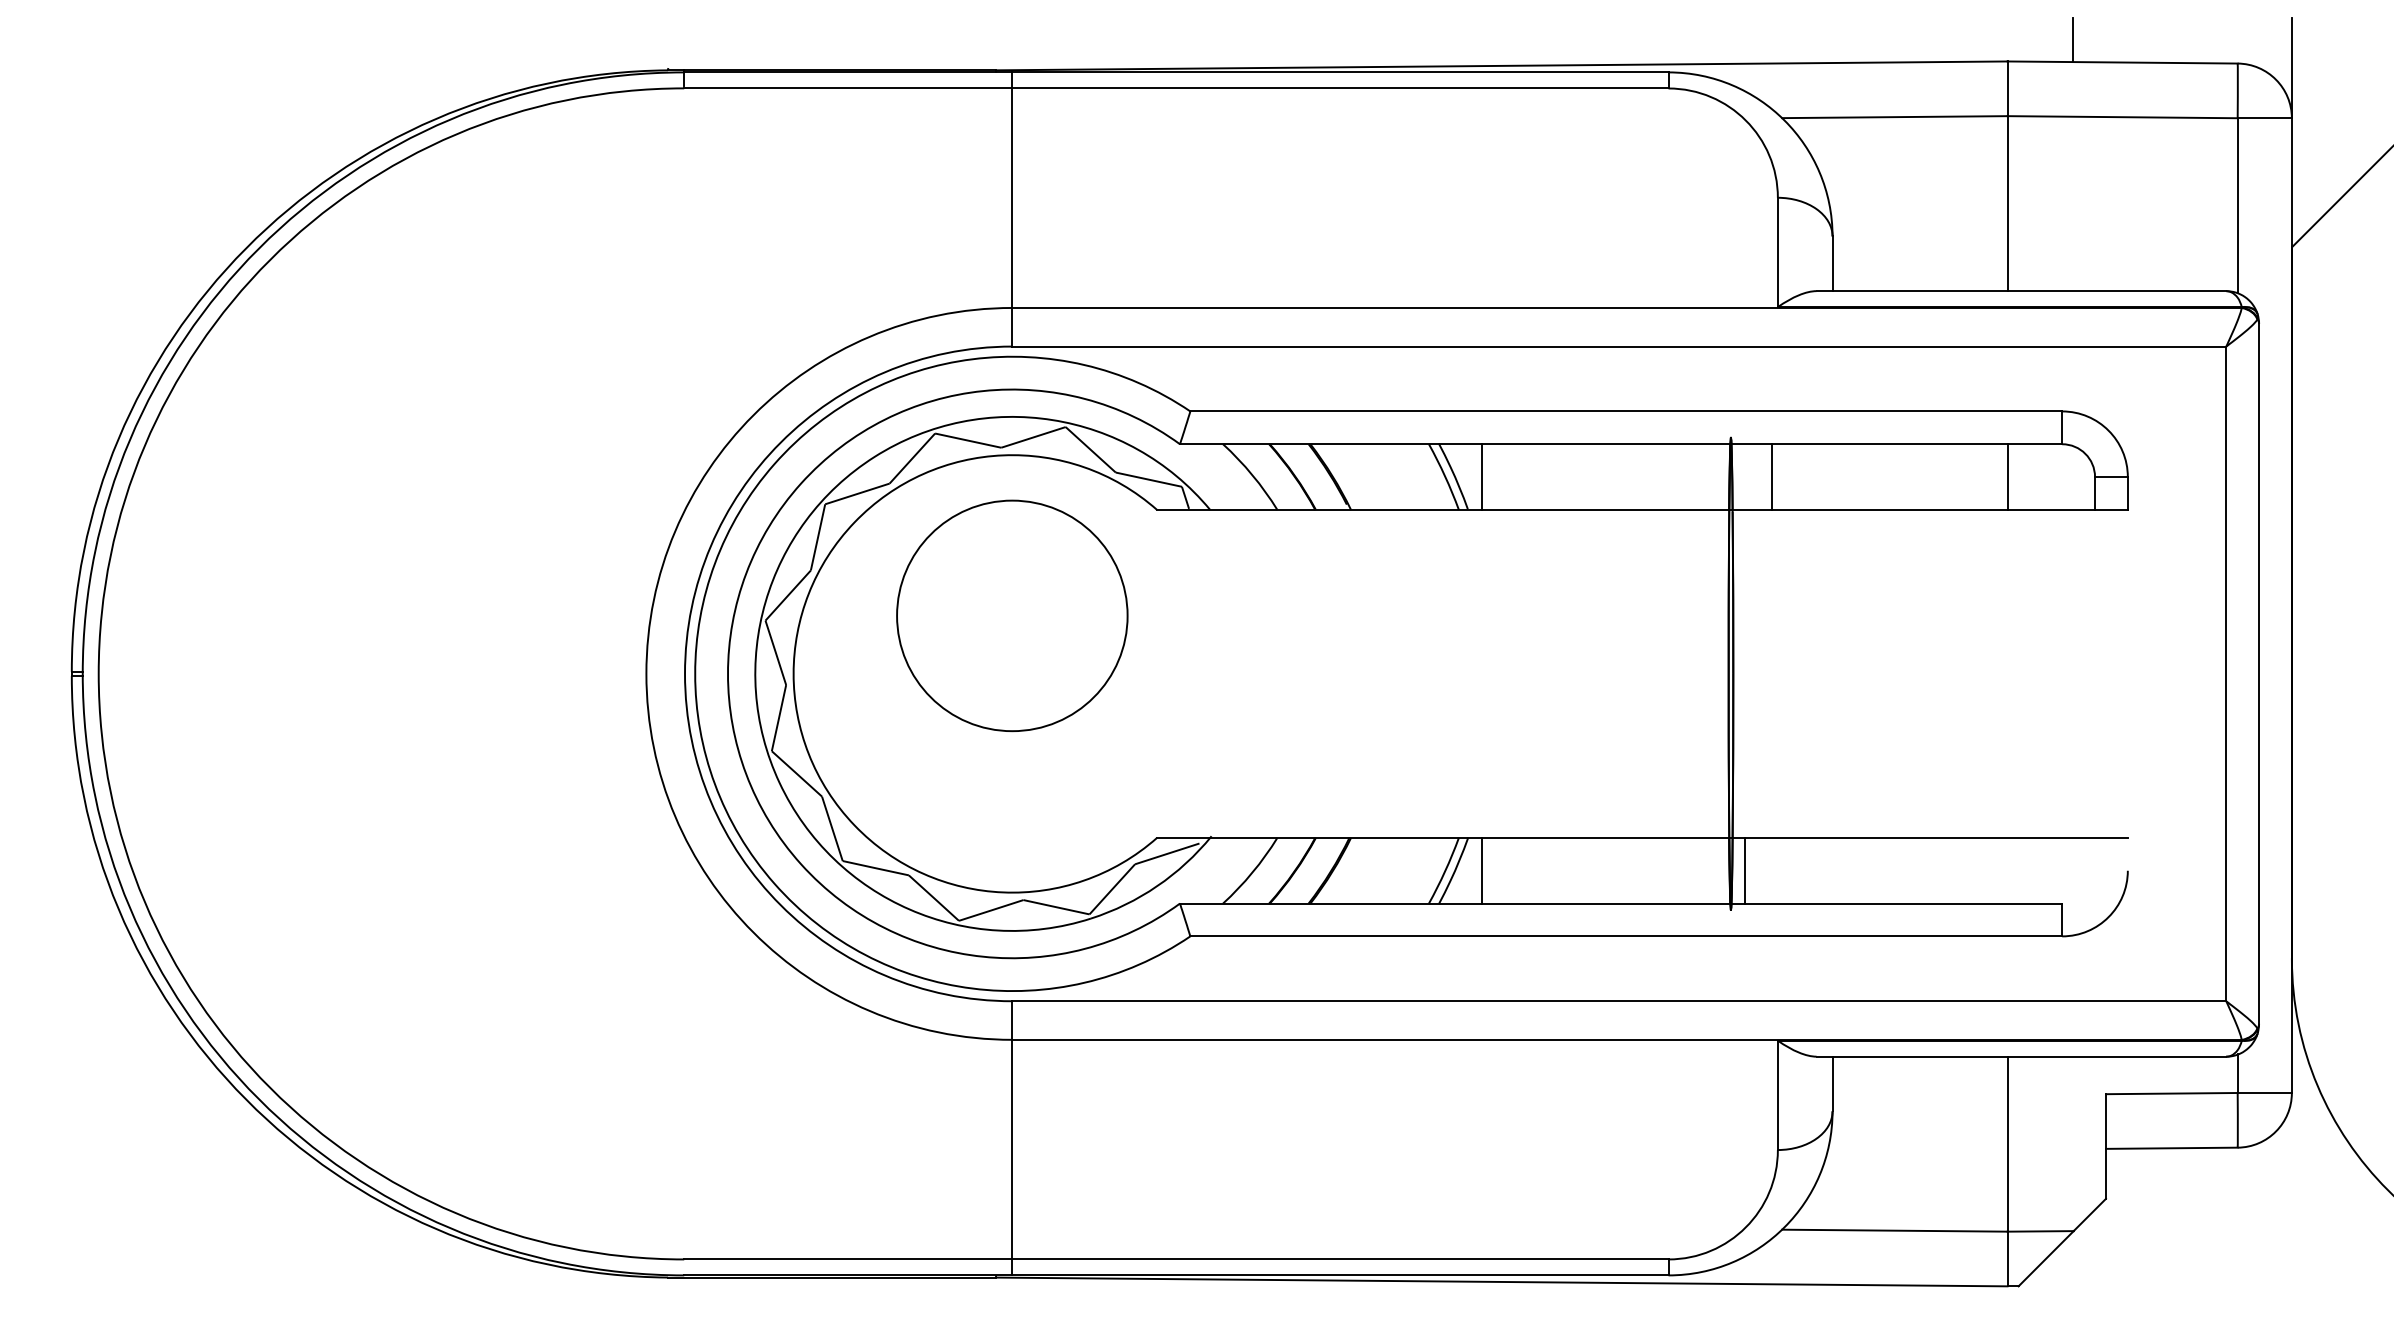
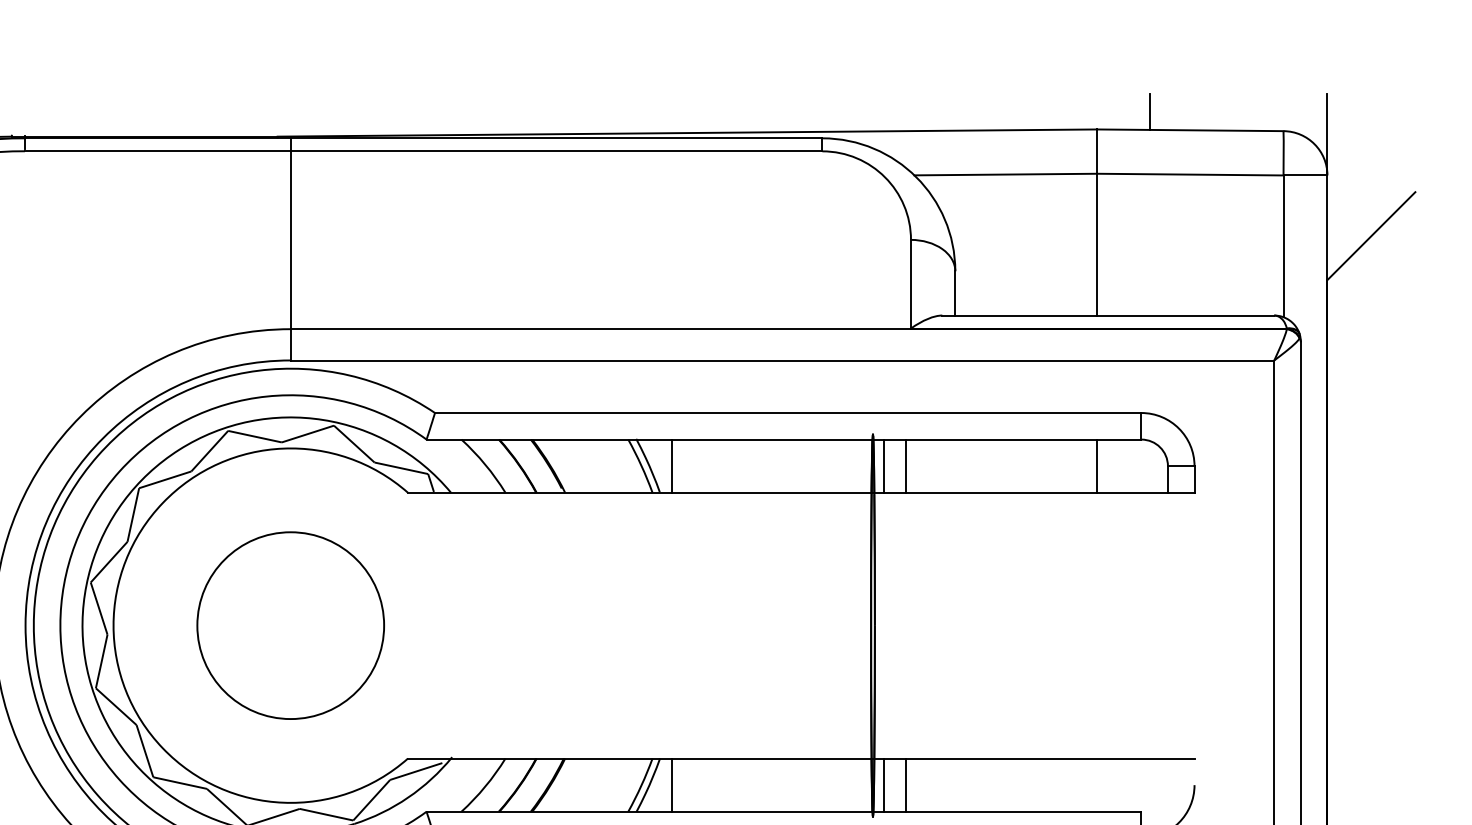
line: (1744, 476) -> (883, 465), added
circle: (1012, 615) -> (290, 625), moved
line: (1771, 870) -> (905, 784), added

